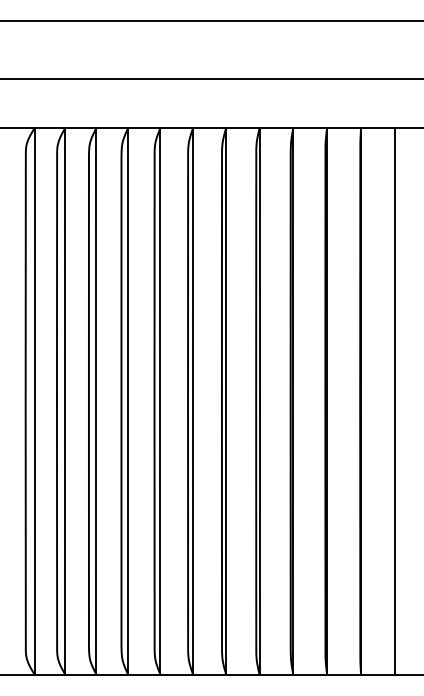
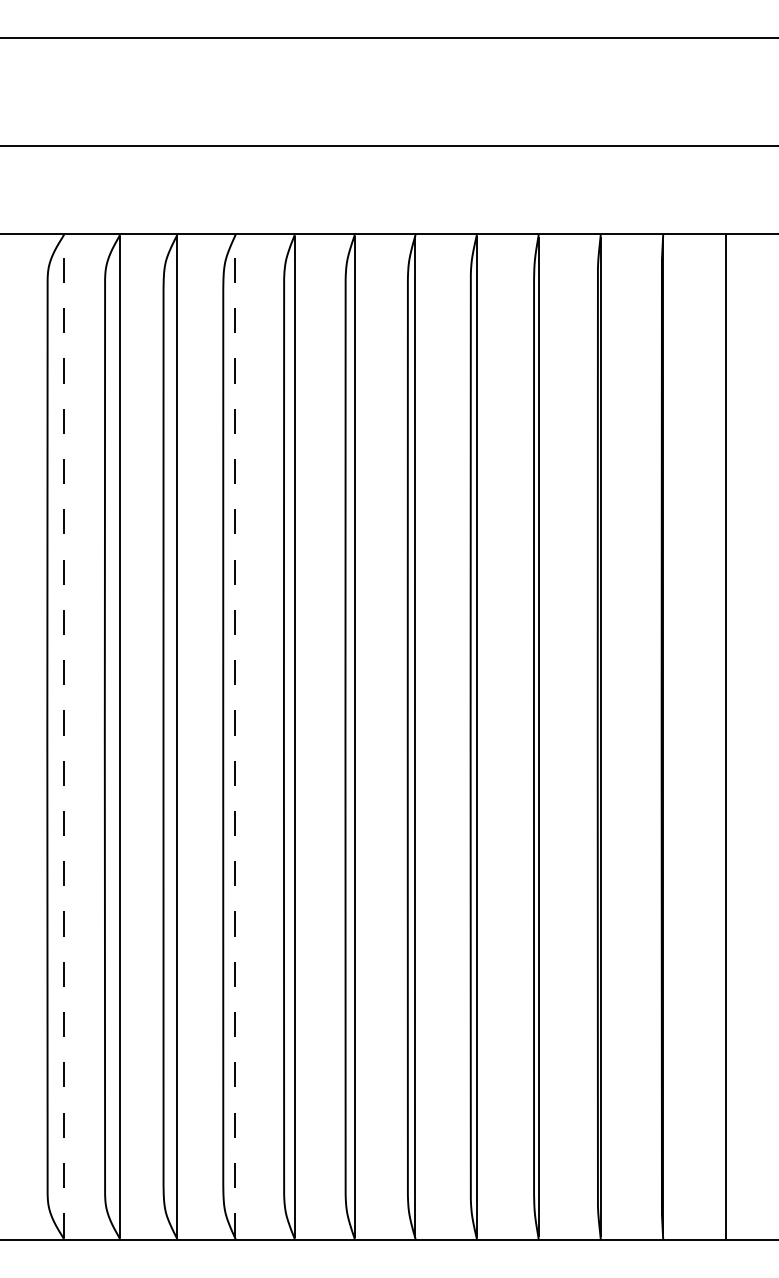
line: (34, 401) -> (63, 737), solid -> dashed
line: (128, 401) -> (236, 737), solid -> dashed

